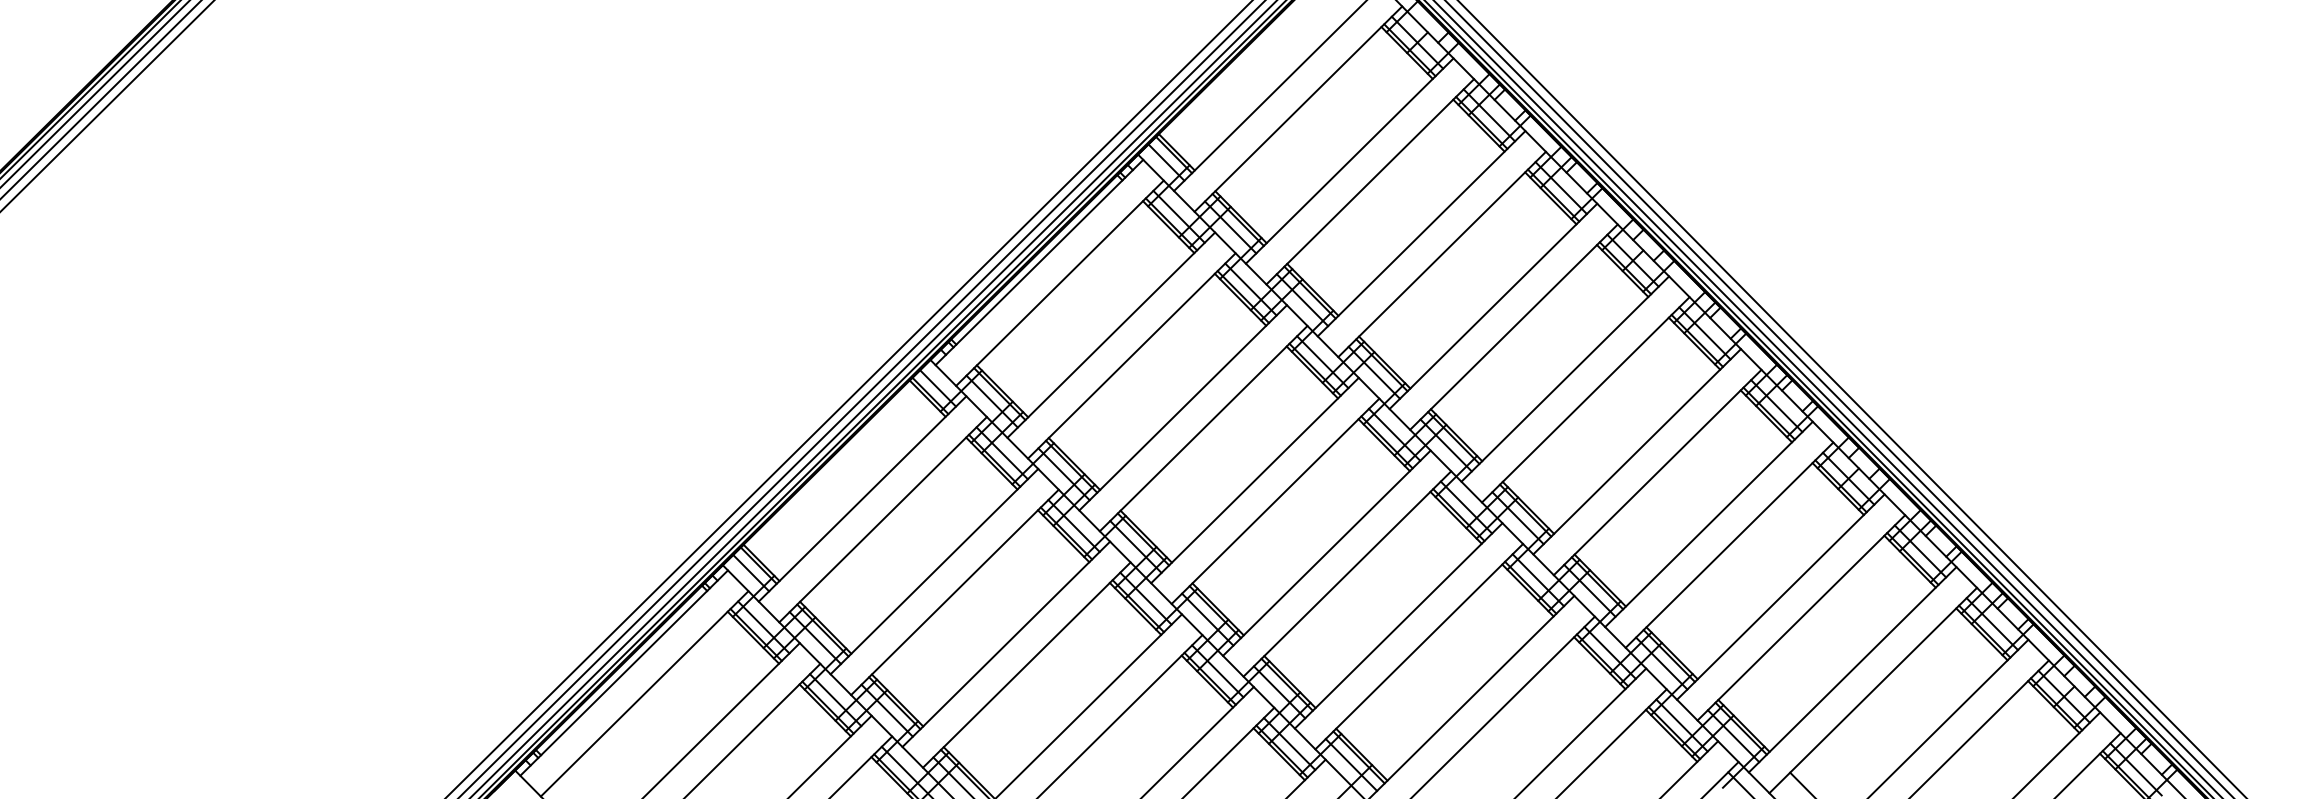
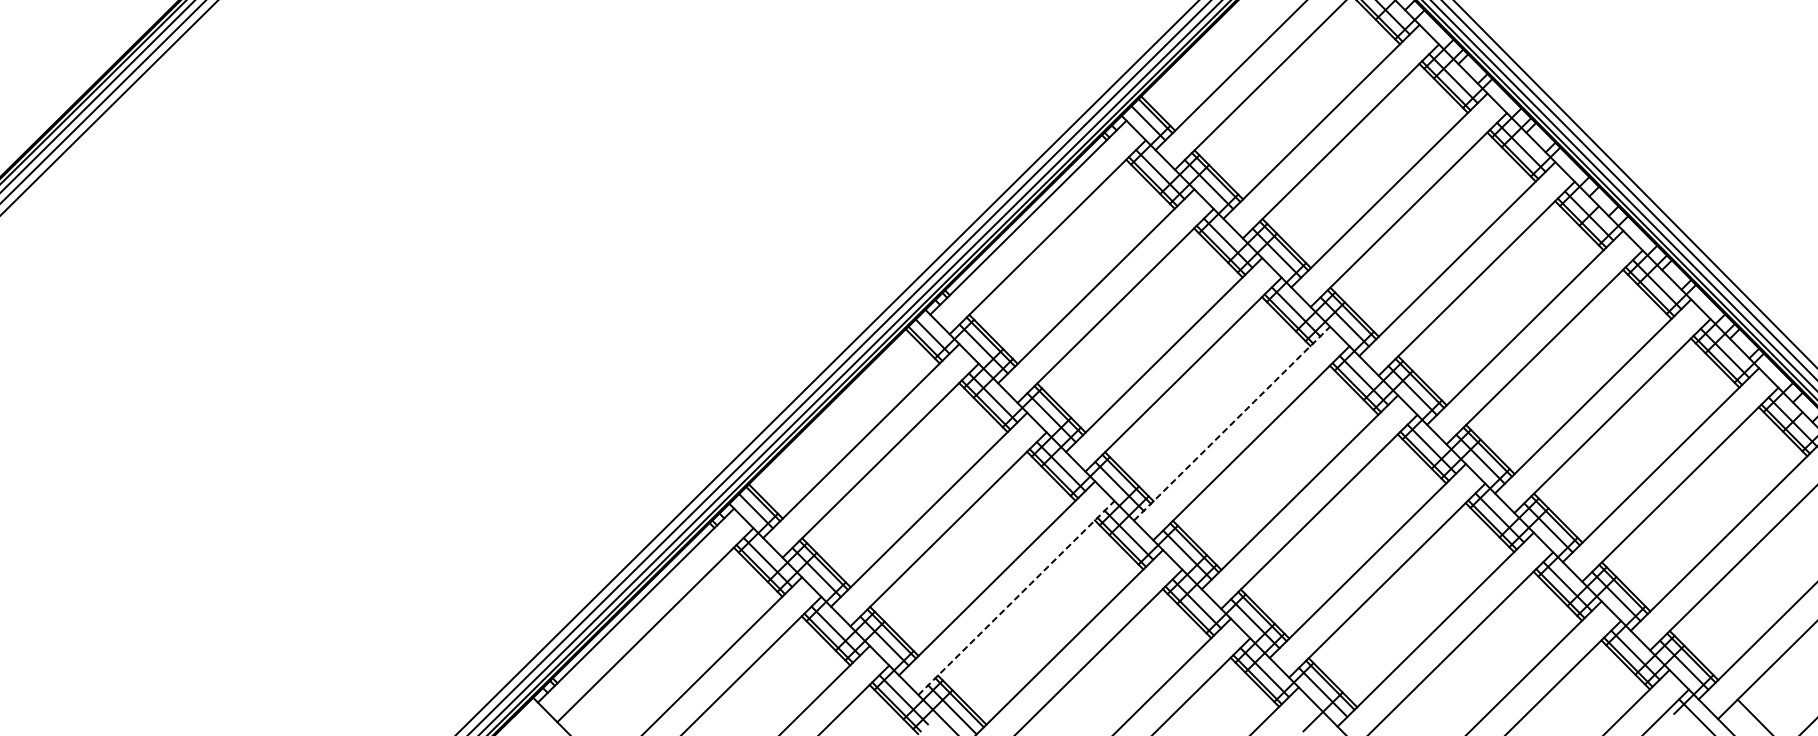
line: (1254, 480) -> (1231, 423), solid -> dashed
line: (1026, 665) -> (1016, 598), solid -> dashed

